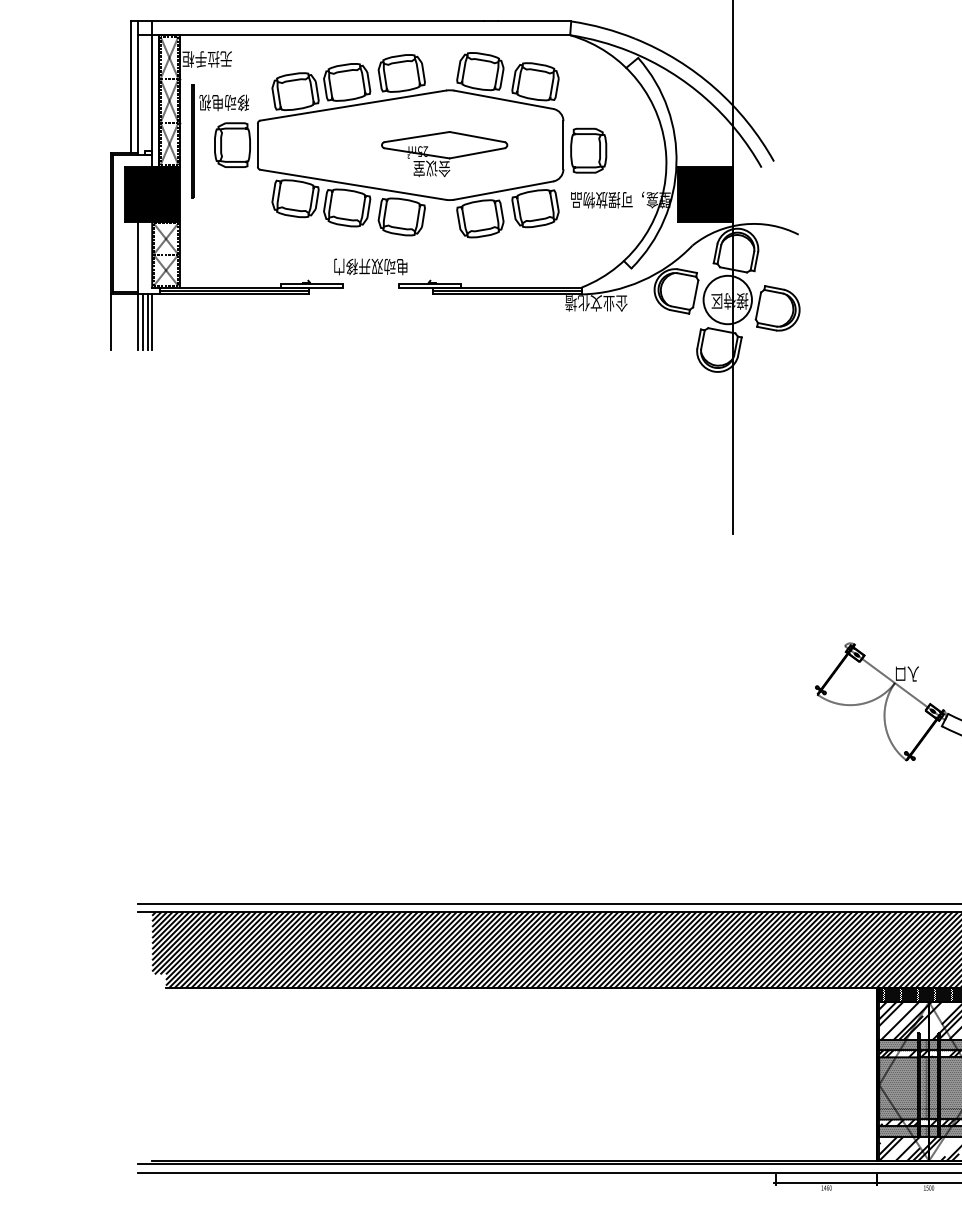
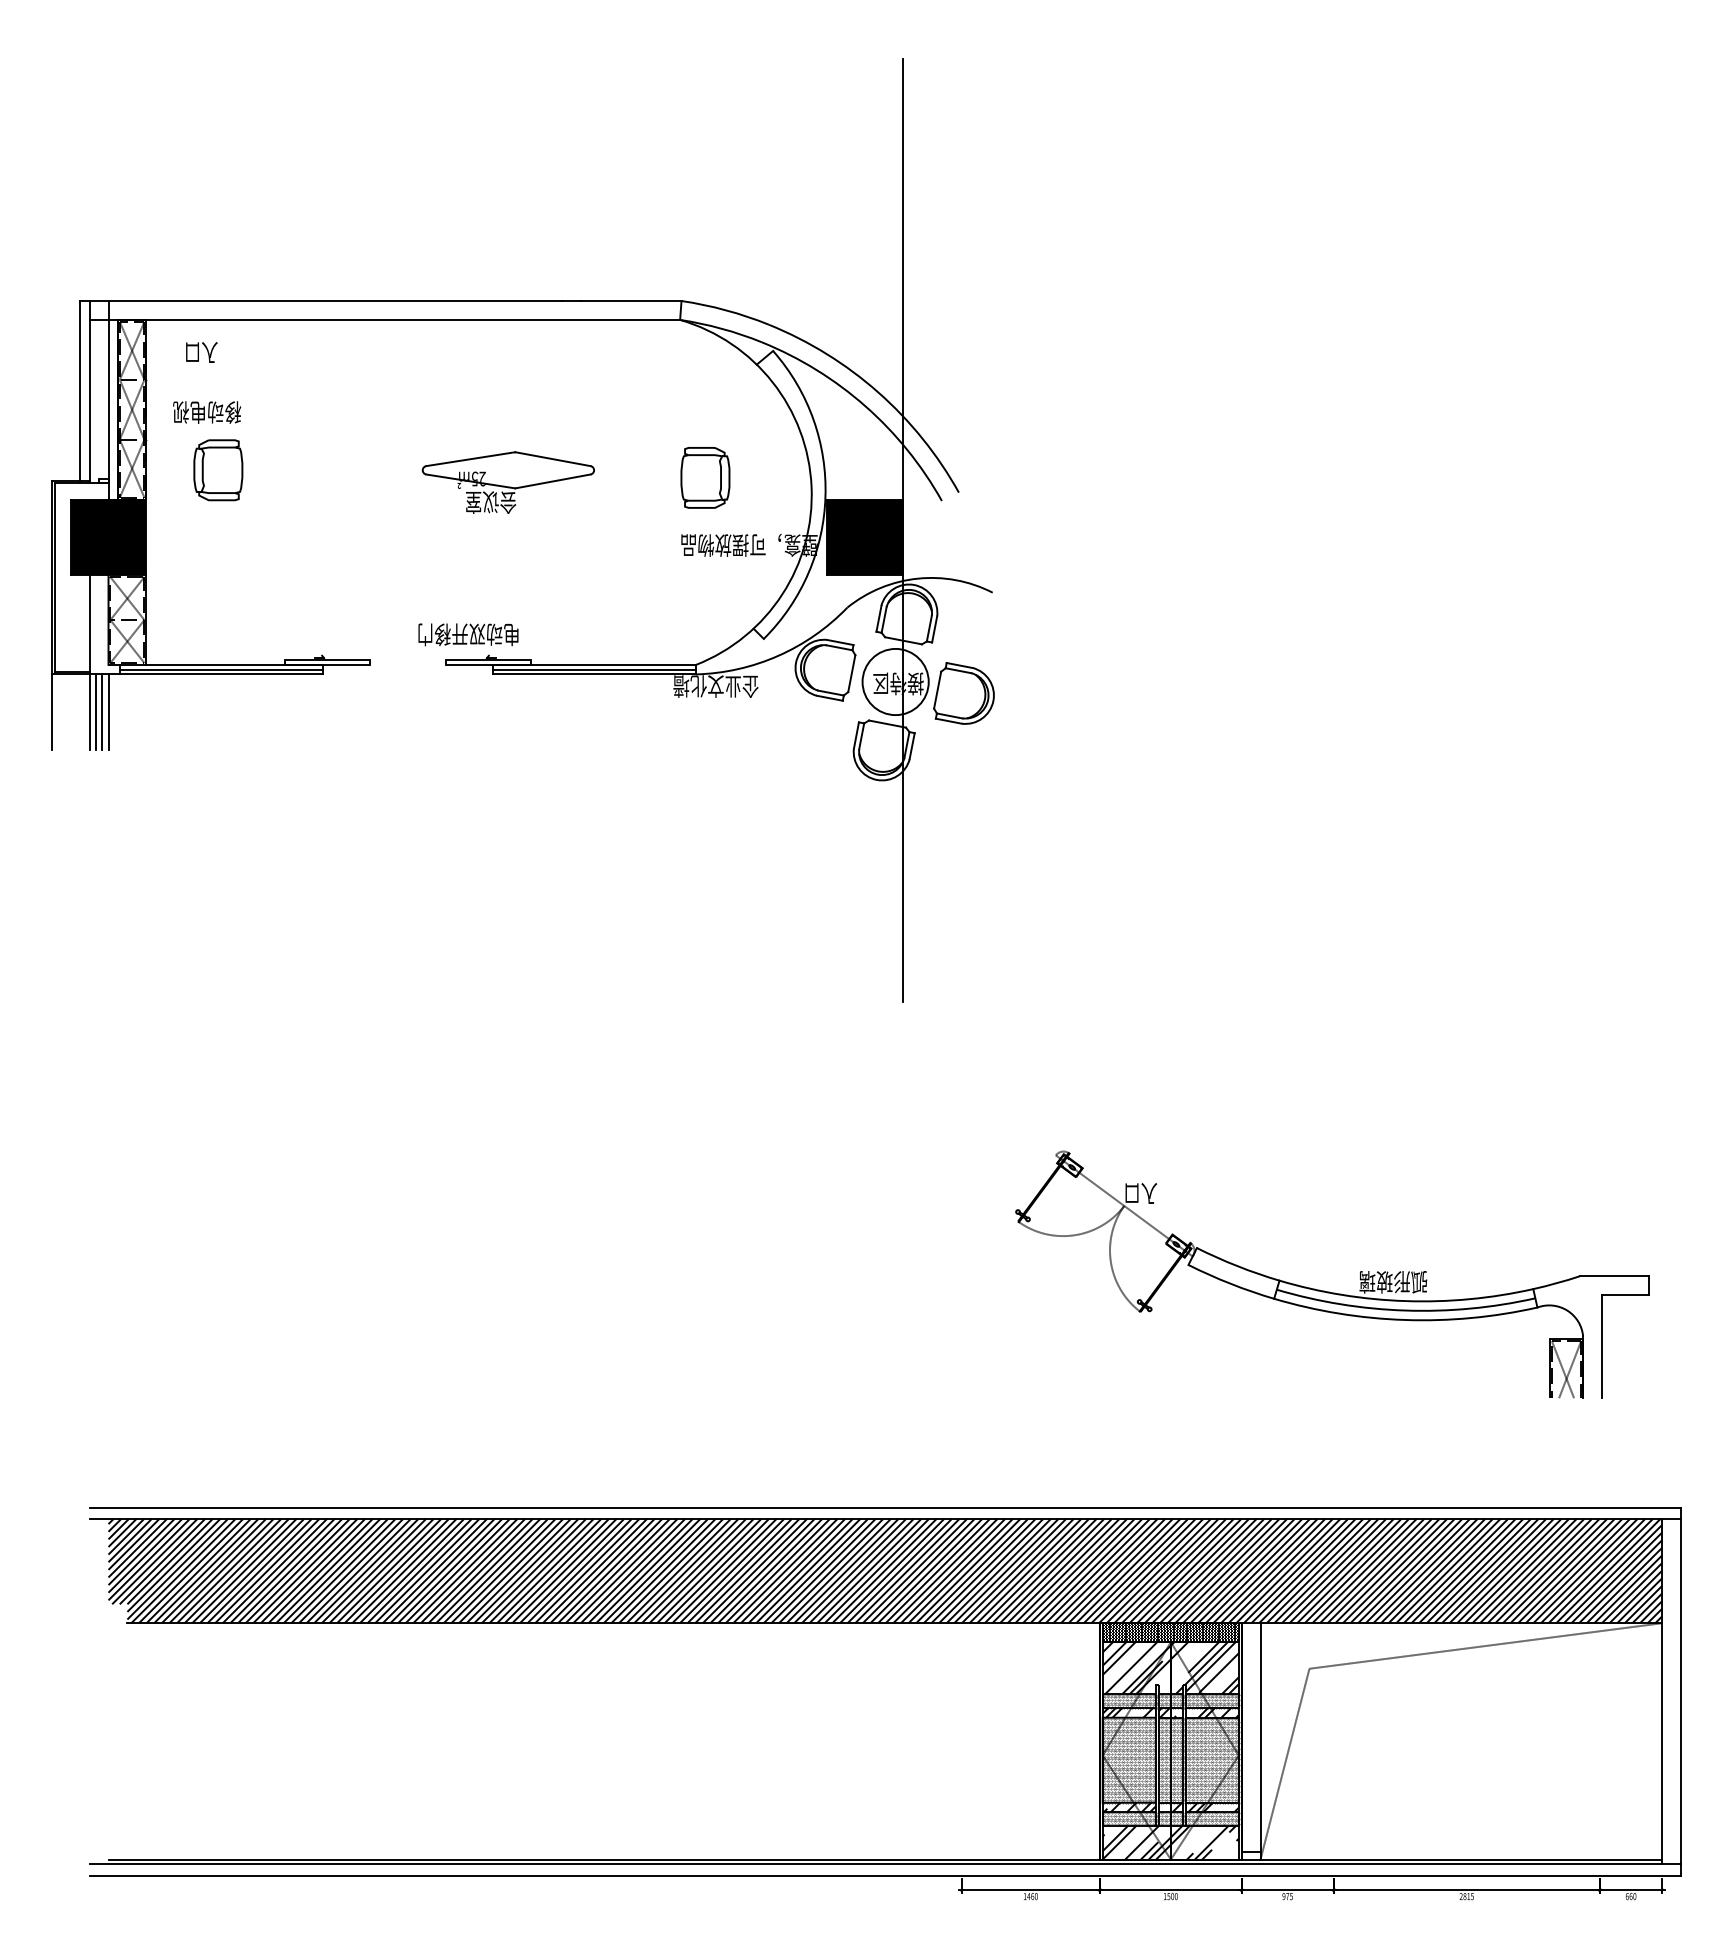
text: (207, 59) -> (183, 352), 无拉手柜 -> 入口
line: (192, 140) -> (163, 464), removed
part: (410, 145) -> (461, 470), removed
text: (370, 266) -> (468, 634), moved

